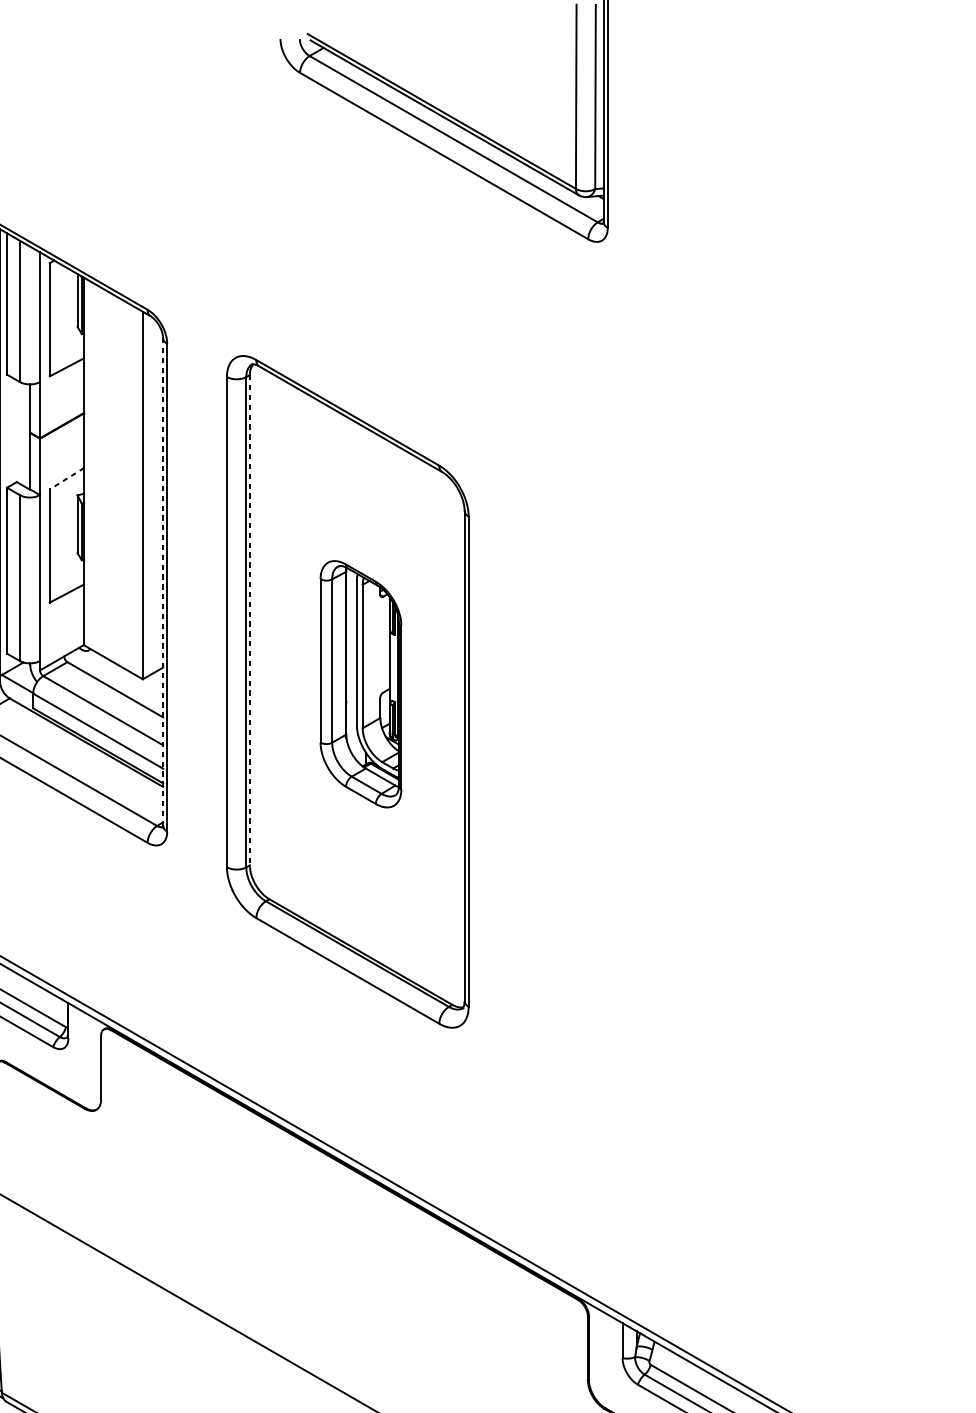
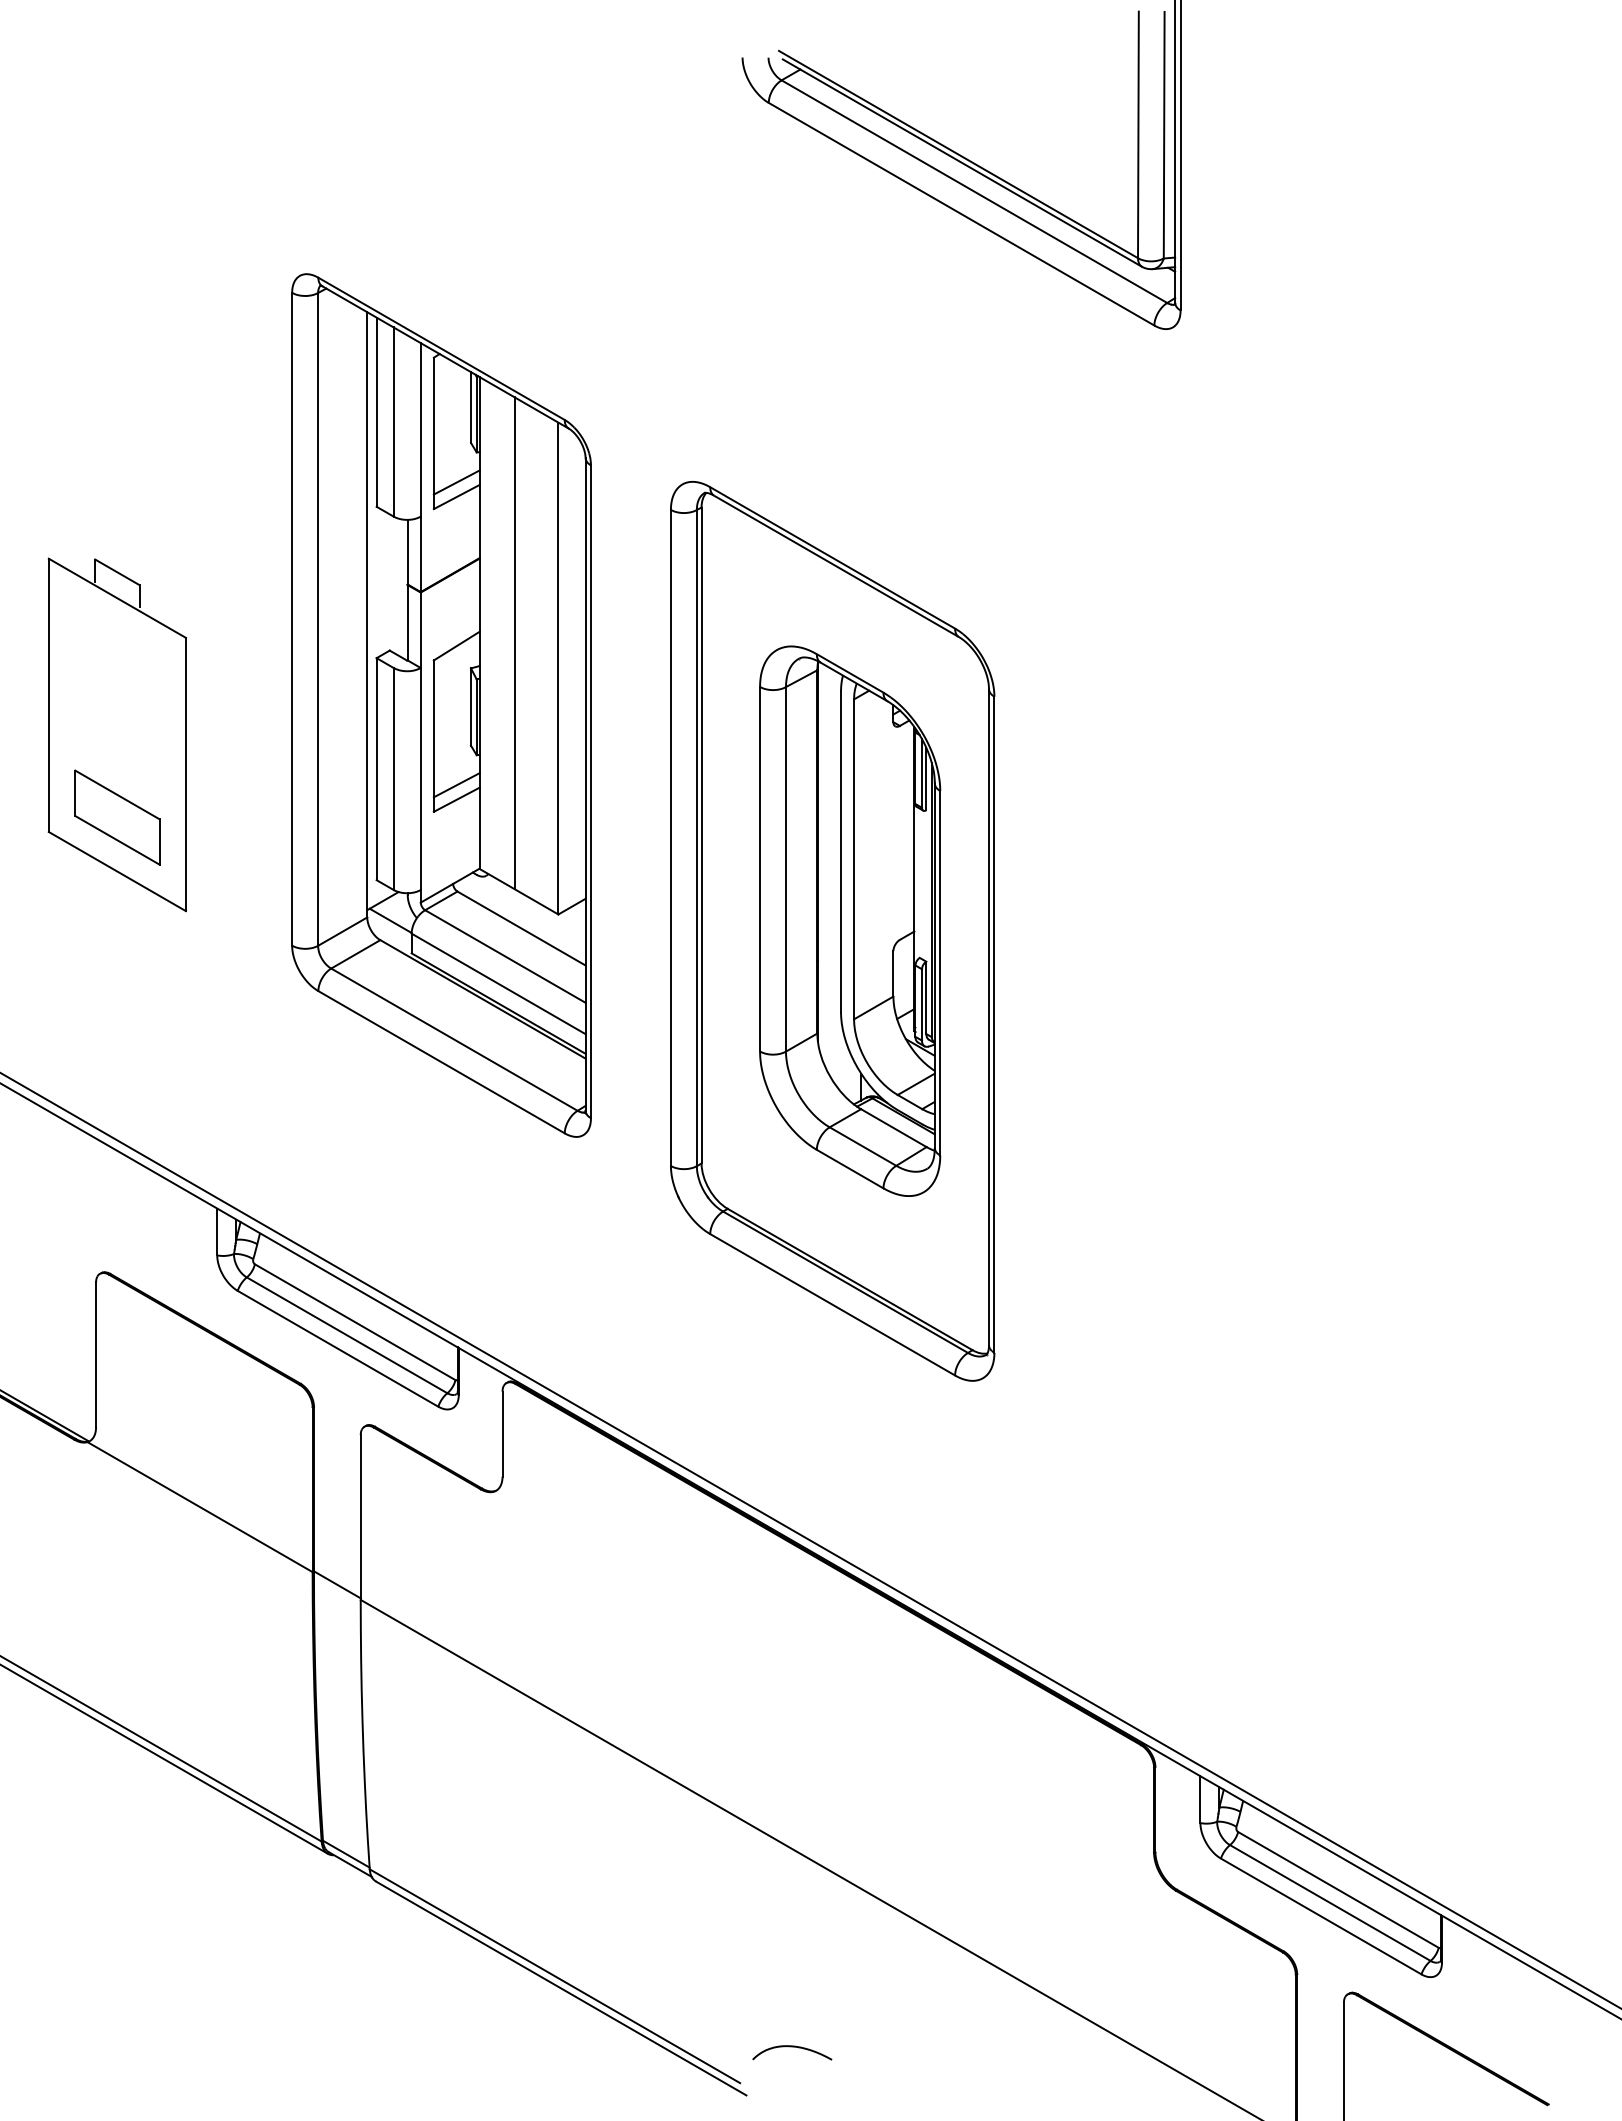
line: (66, 356) -> (456, 482), added
line: (110, 476) -> (514, 643), added
line: (66, 479) -> (456, 646), dashed -> solid
line: (66, 582) -> (456, 785), added
line: (163, 582) -> (585, 784), dashed -> solid
line: (249, 620) -> (701, 835), dashed -> solid
part: (361, 683) -> (850, 920), size x1.67

